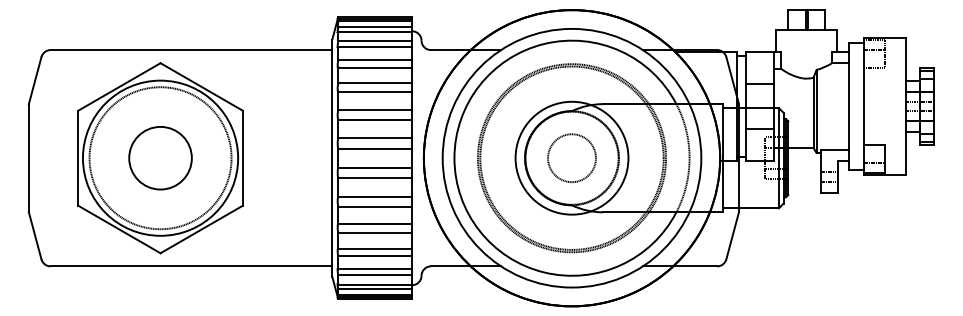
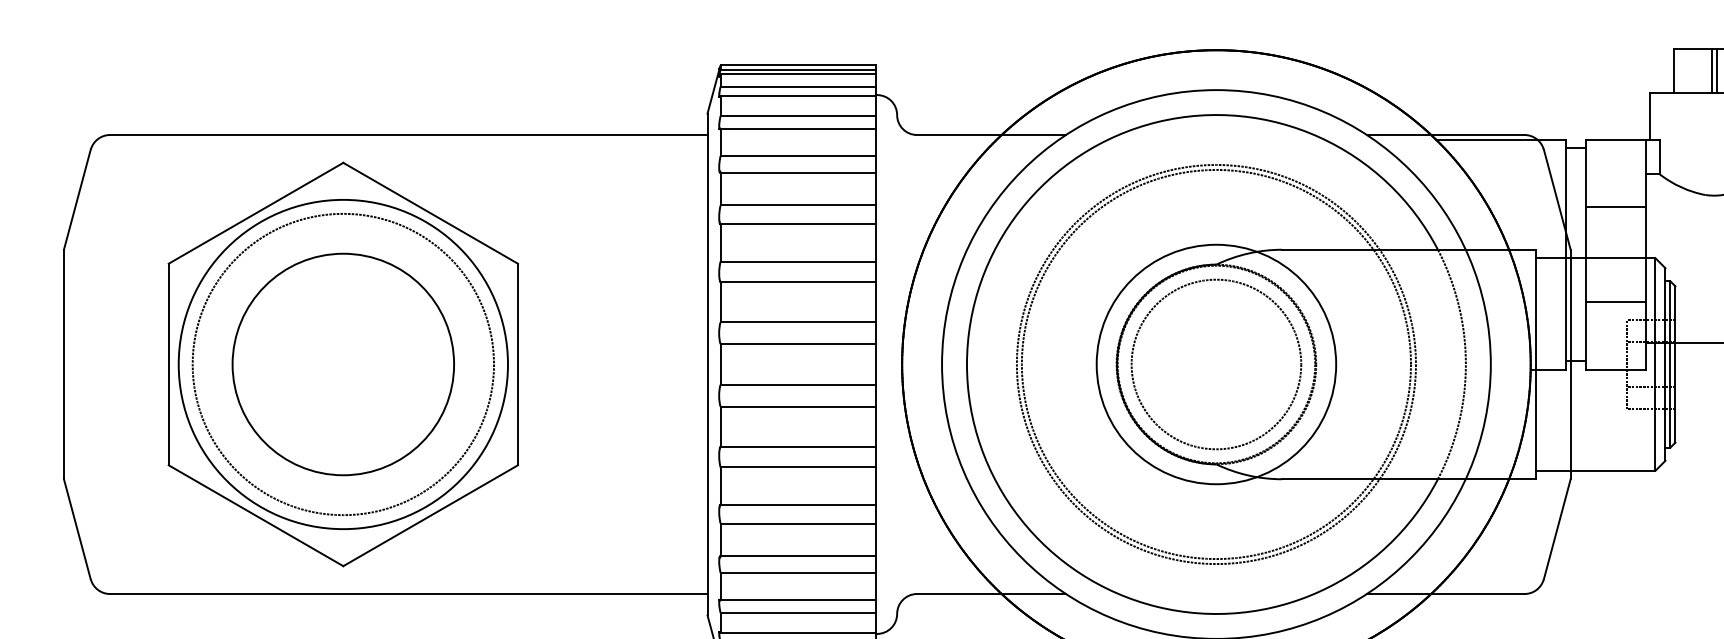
circle: (160, 158) -> (343, 365), size x1.67
circle: (571, 158) -> (1215, 365), size x1.67

